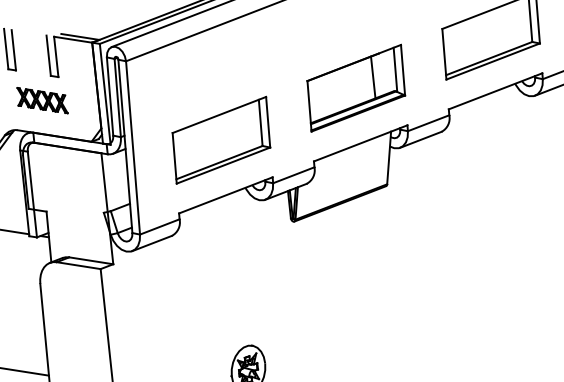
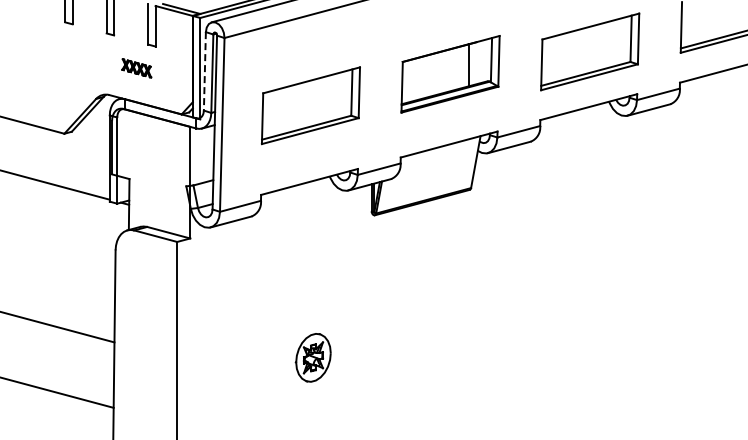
part: (356, 88) -> (450, 74), moved
line: (109, 96) -> (204, 71), solid -> dashed
part: (41, 100) -> (136, 68), size x0.6
part: (220, 140) -> (310, 105), moved

